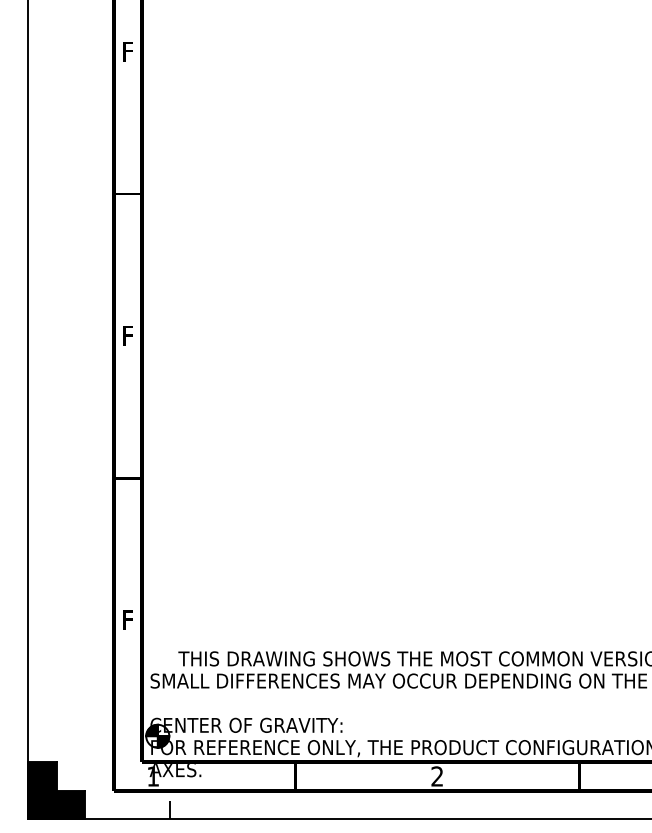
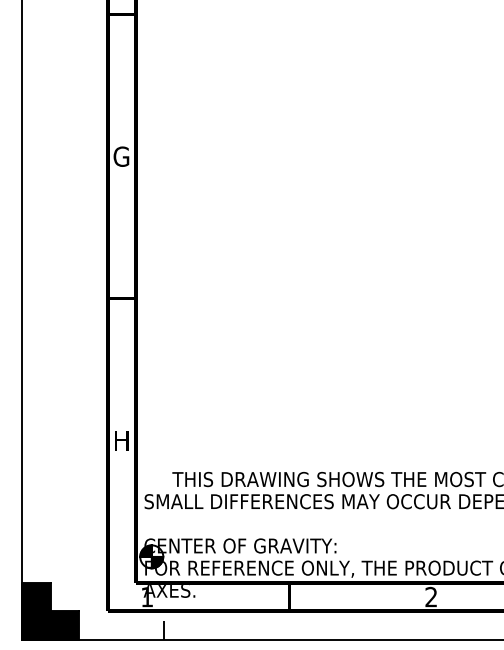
text: (127, 335) -> (121, 156), F -> G
text: (127, 619) -> (121, 440), F -> H

